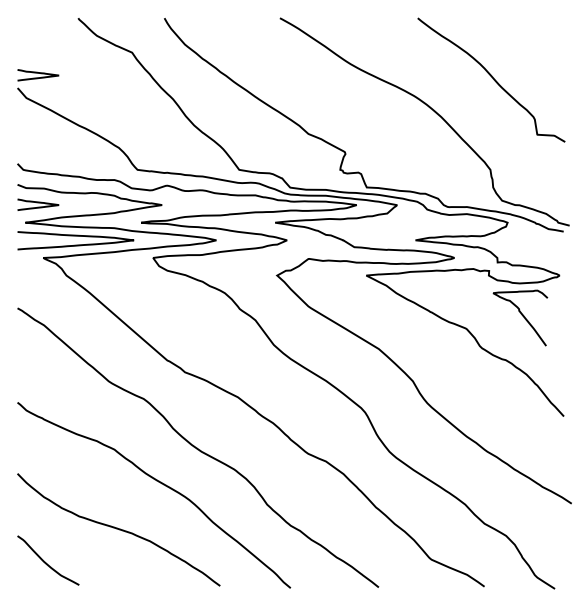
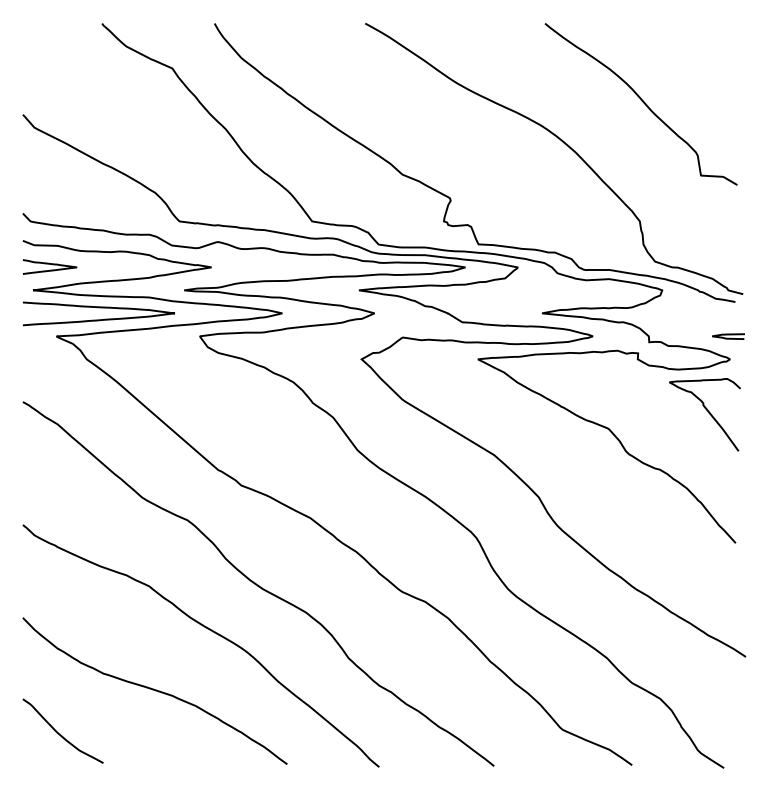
curve: (37, 73) -> (49, 95), removed
curve: (558, 257) -> (728, 335), added
curve: (523, 317) -> (708, 413), moved

